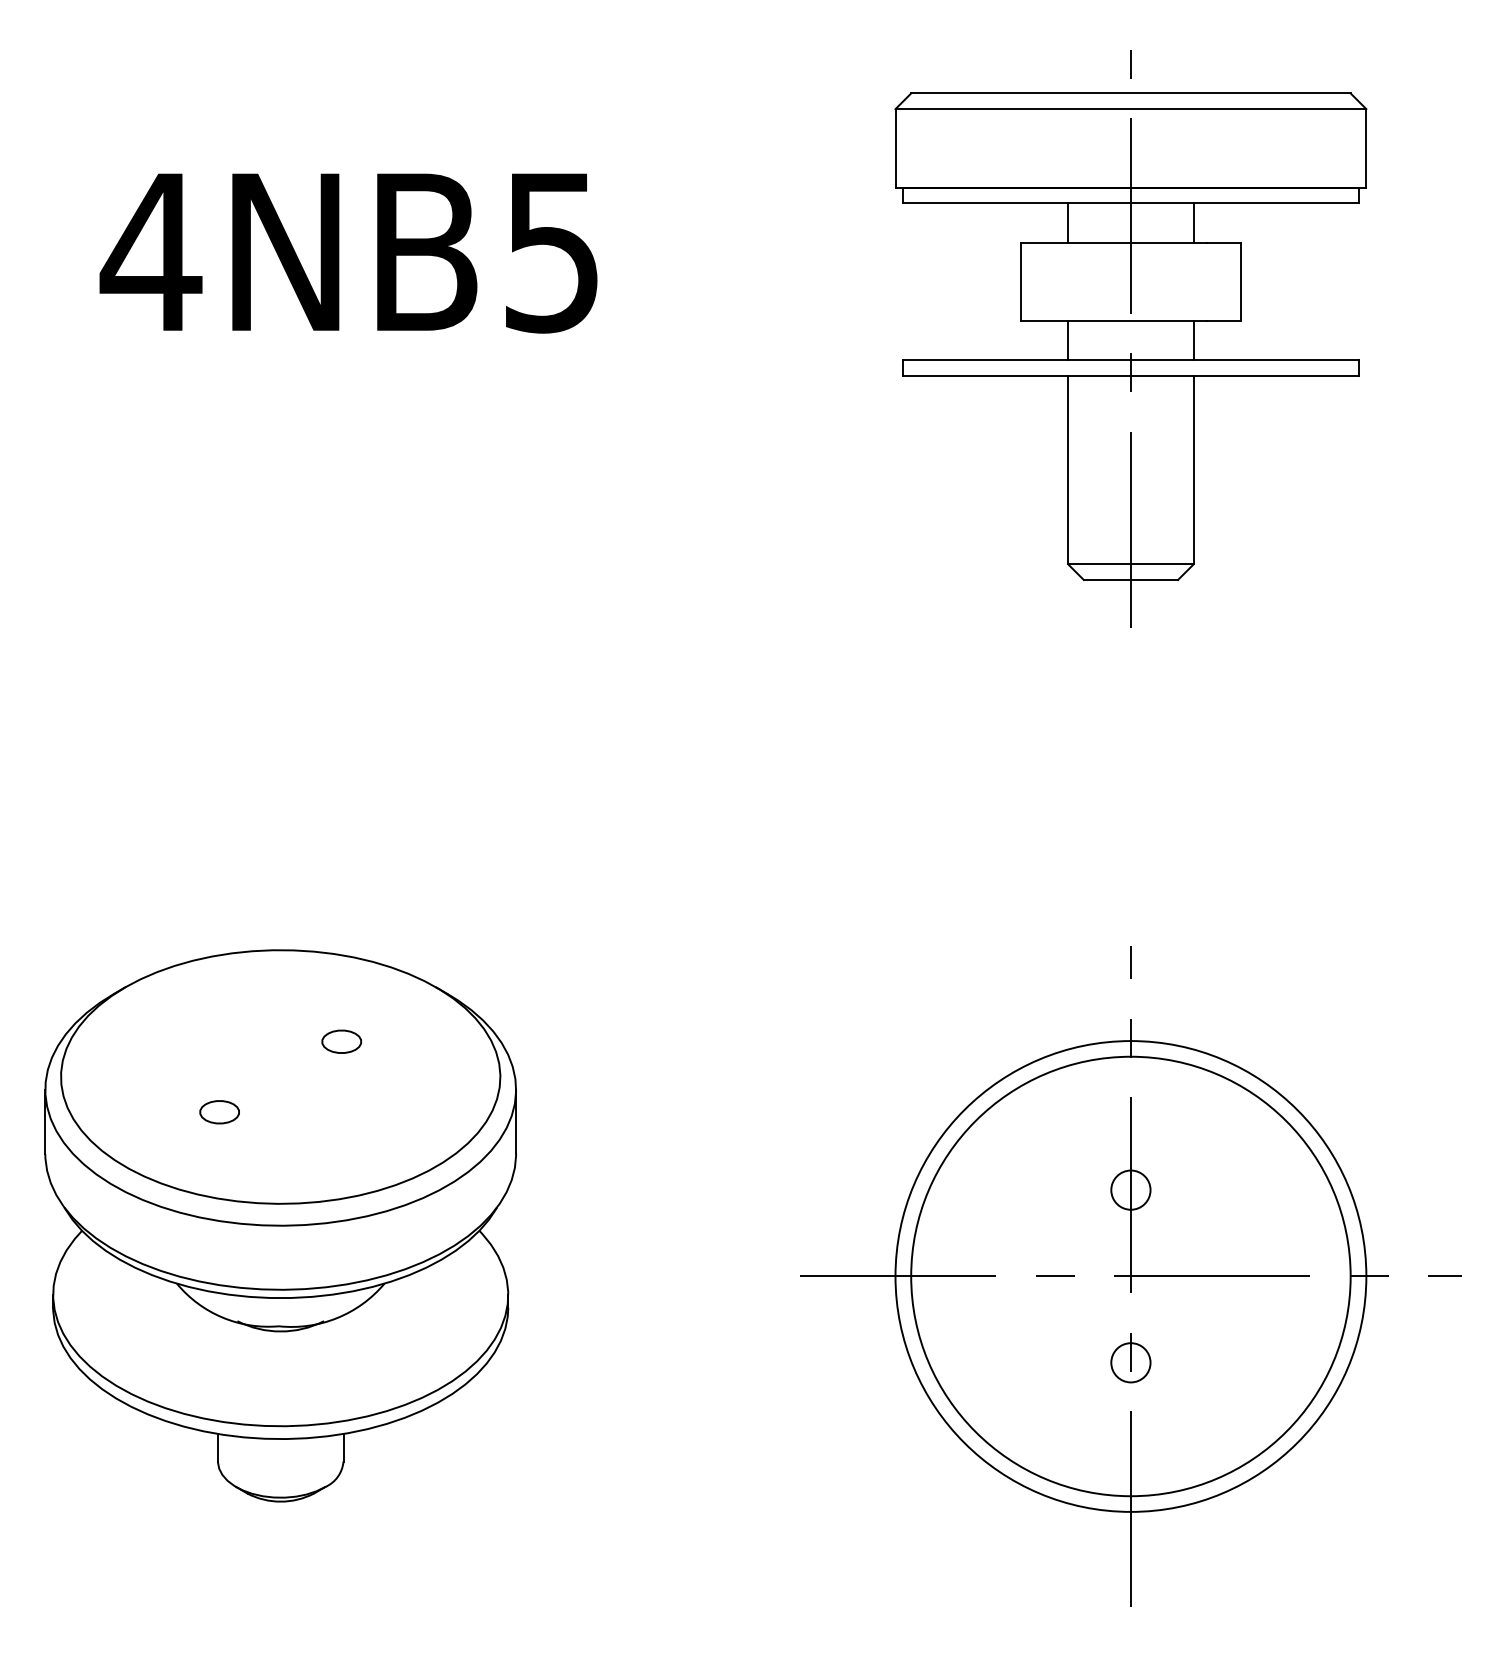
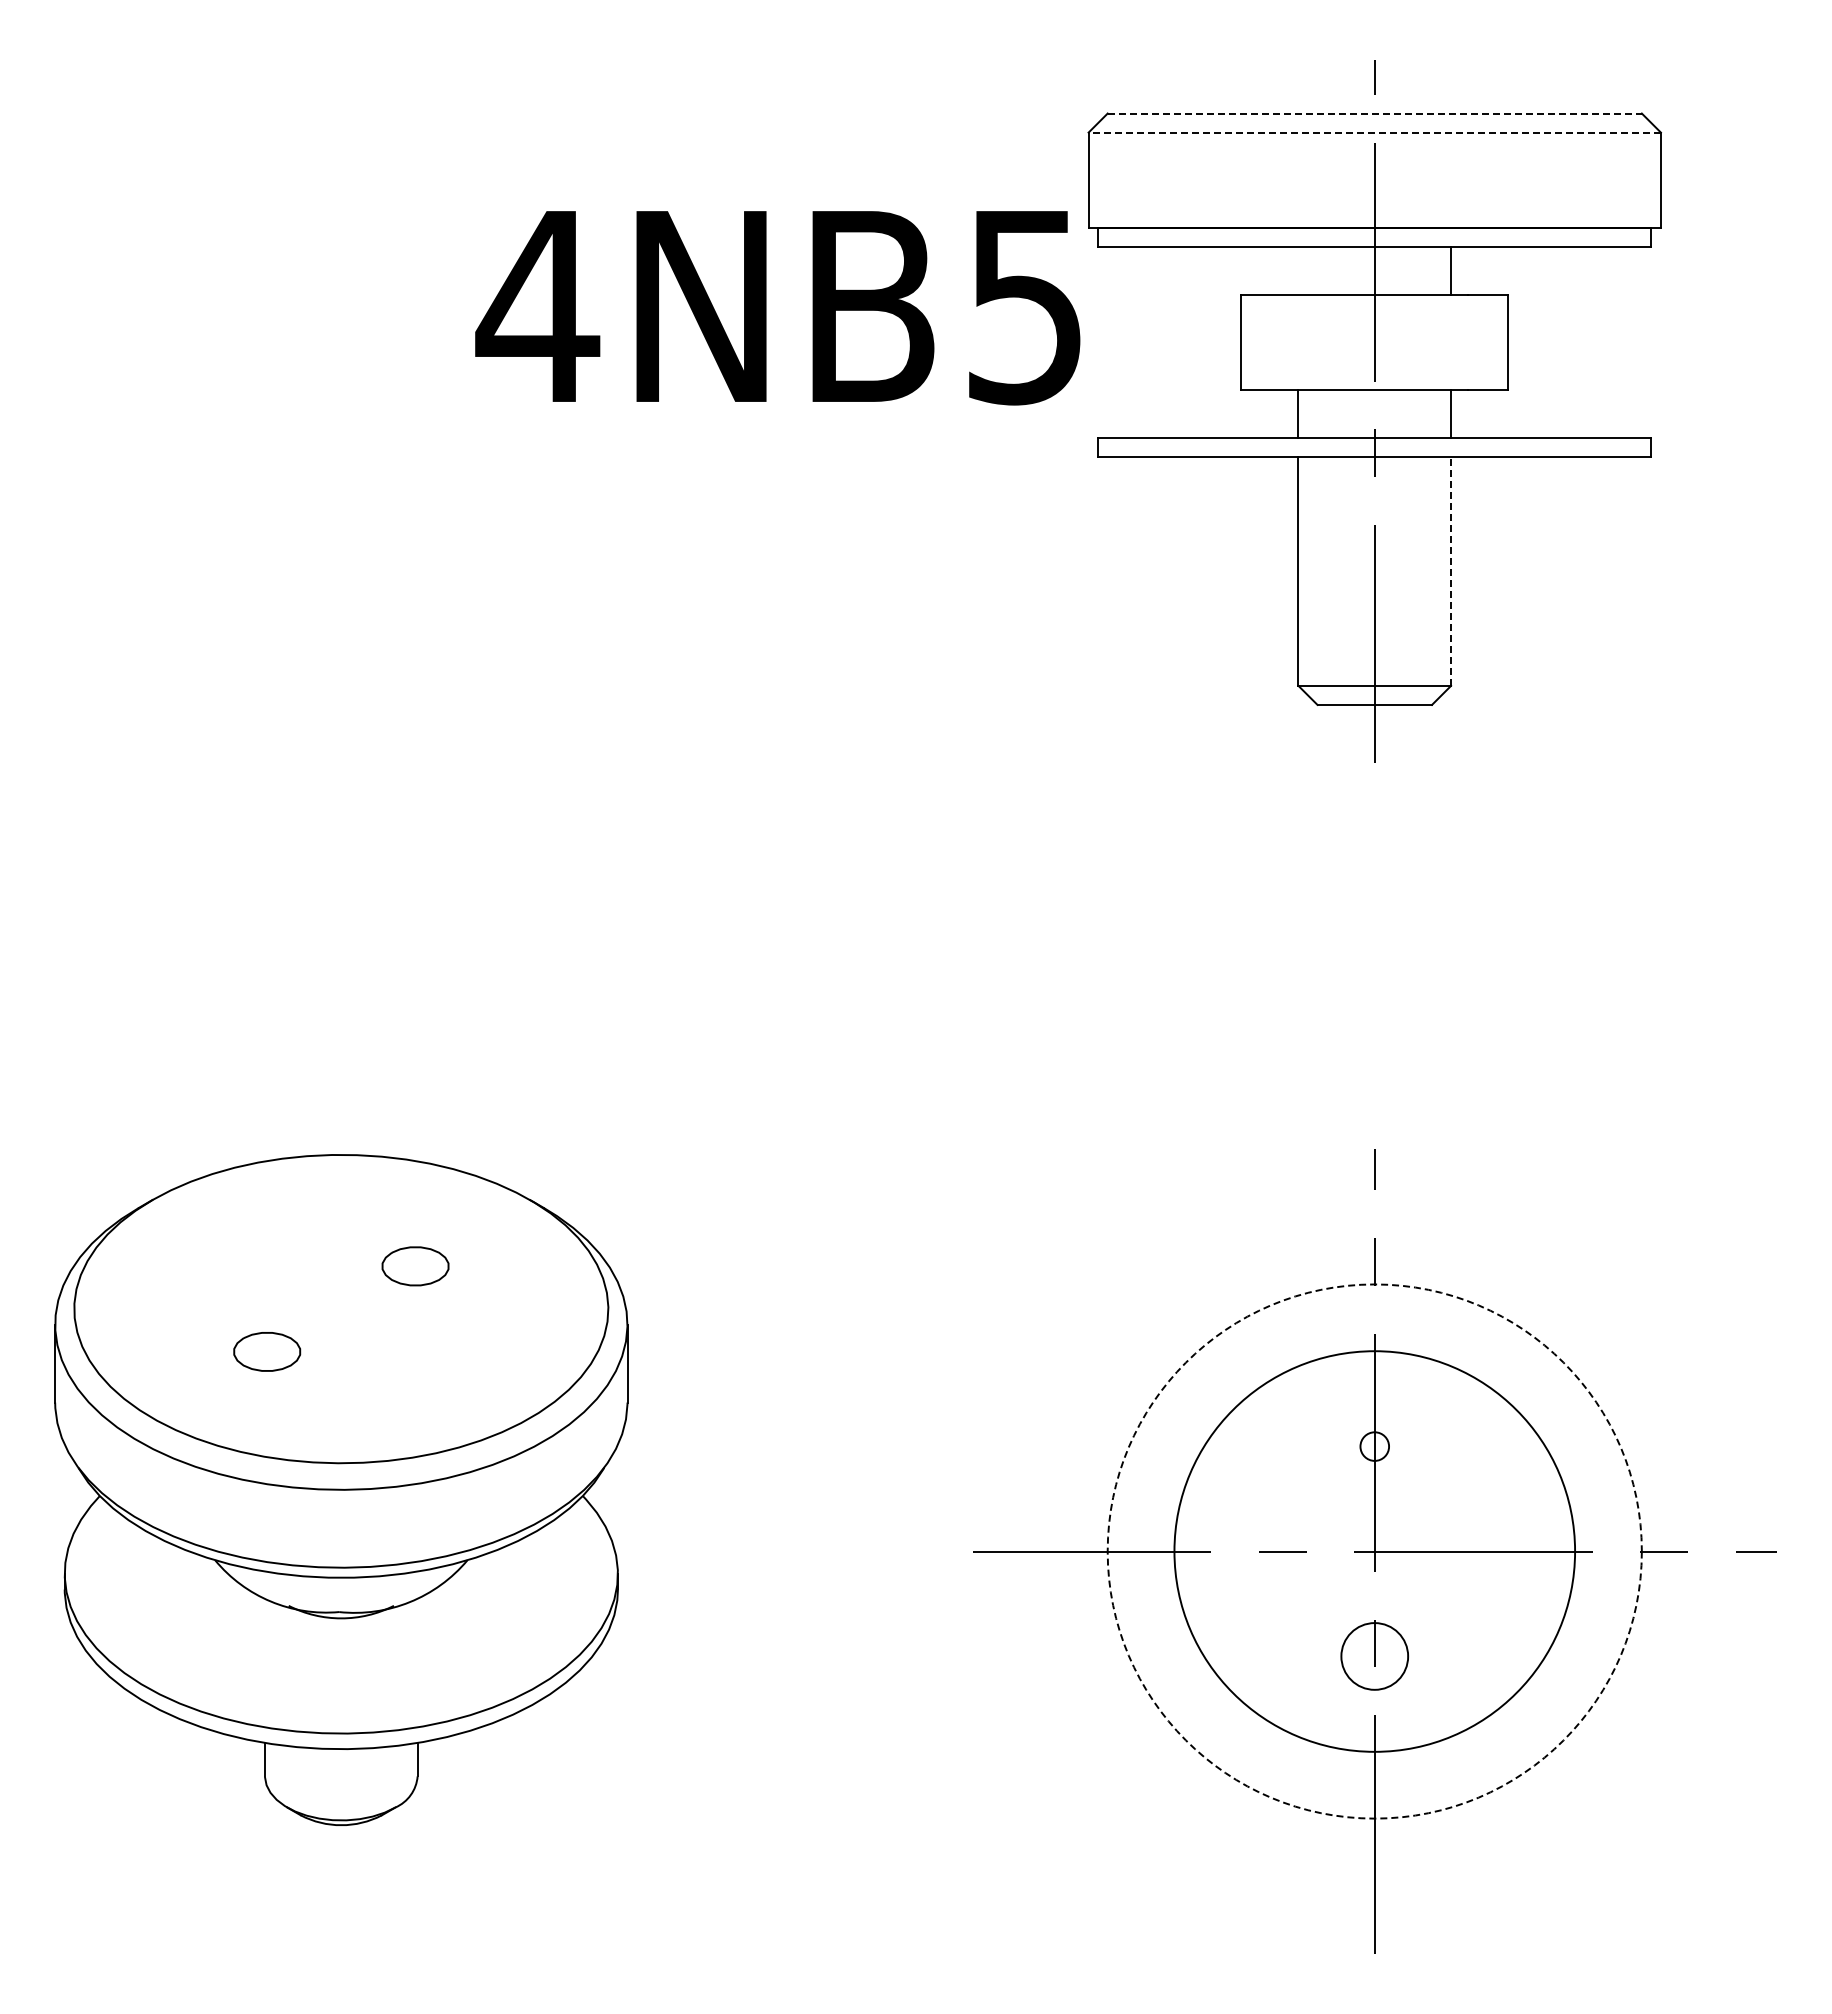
line: (1131, 93) -> (1375, 113), solid -> dashed
line: (1130, 109) -> (1374, 132), solid -> dashed
line: (1068, 222) -> (1298, 270), removed
text: (348, 253) -> (777, 308), moved
line: (1194, 469) -> (1451, 570), solid -> dashed
part: (341, 1041) -> (415, 1265), size x1.4
part: (219, 1111) -> (266, 1351), size x1.4
circle: (1130, 1190) -> (1374, 1446), size x0.6
circle: (1130, 1276) -> (1374, 1551), size x0.7
circle: (1130, 1276) -> (1374, 1551), solid -> dashed
circle: (1130, 1362) -> (1374, 1656), size x1.4

